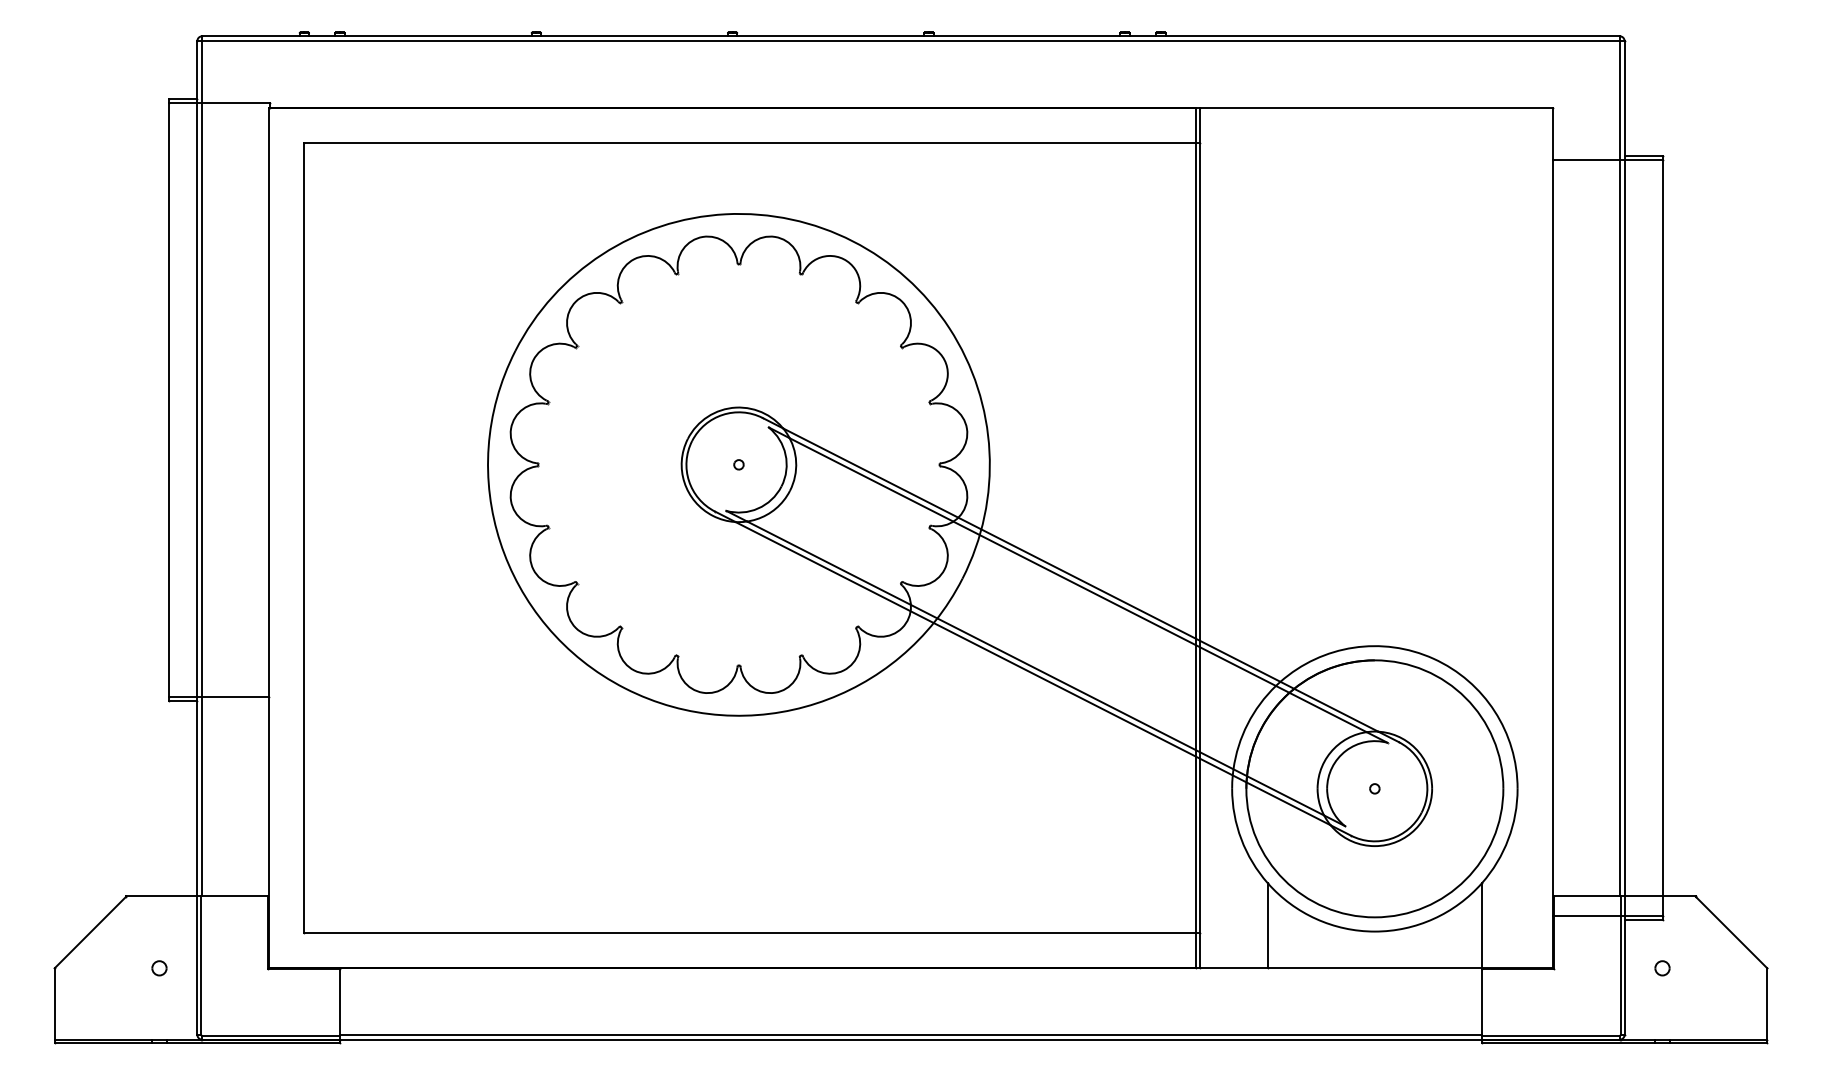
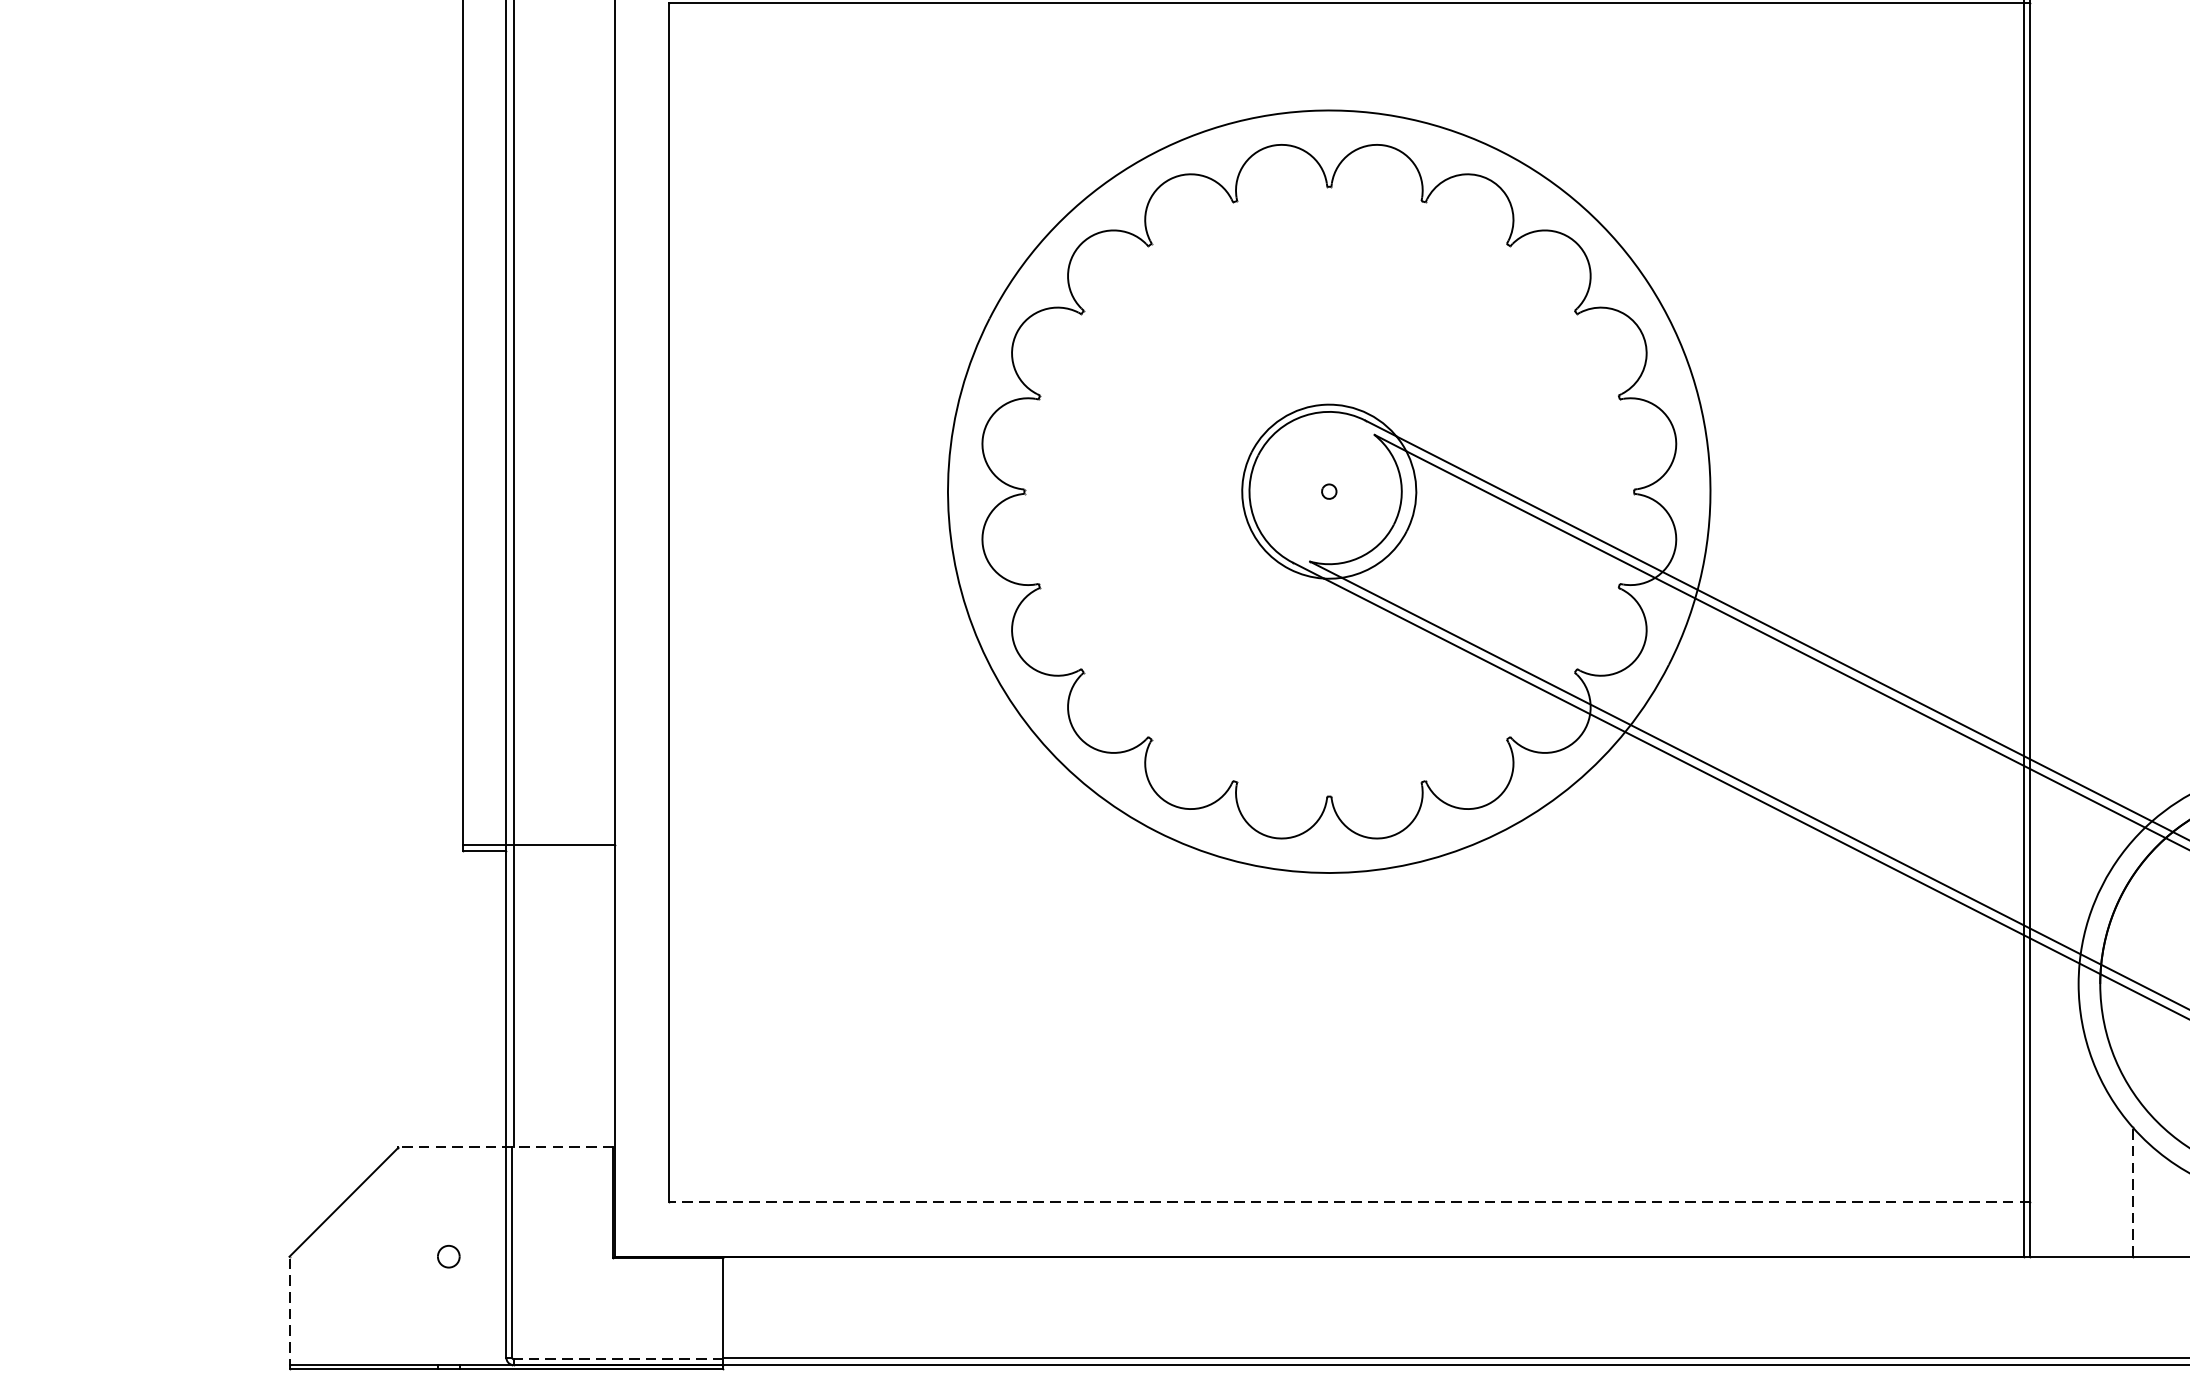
line: (196, 895) -> (505, 1146), solid -> dashed
line: (1267, 925) -> (2132, 1191), solid -> dashed
line: (752, 932) -> (1349, 1202), solid -> dashed
line: (54, 1004) -> (289, 1311), solid -> dashed
line: (271, 1035) -> (619, 1358), solid -> dashed

